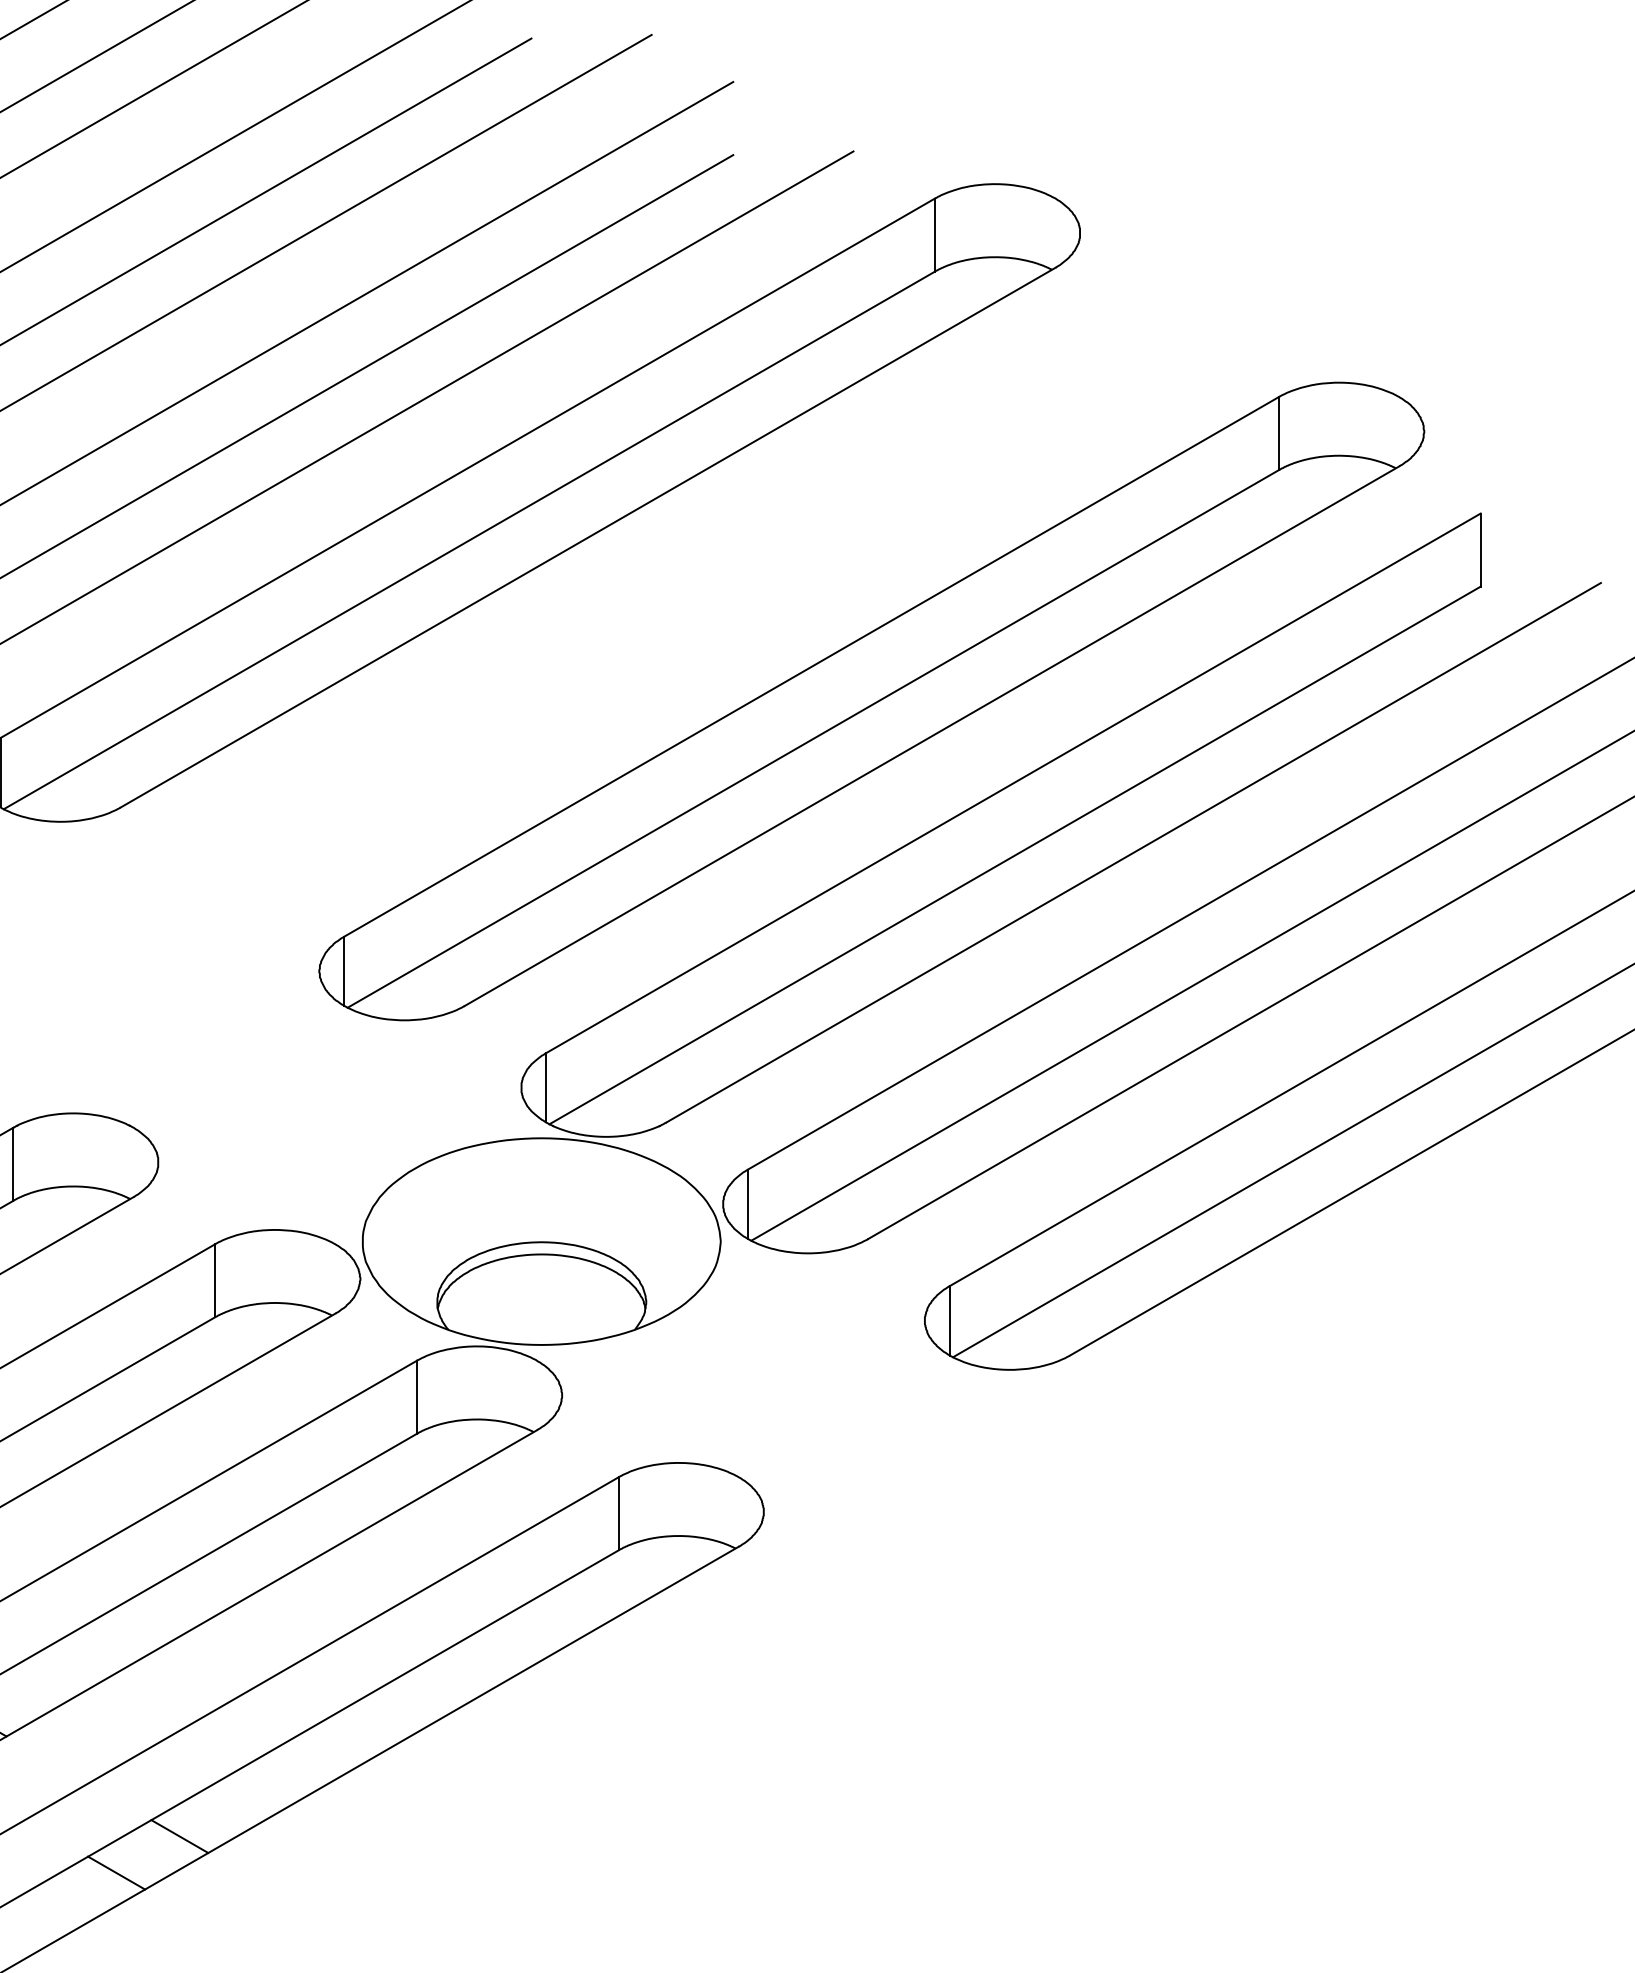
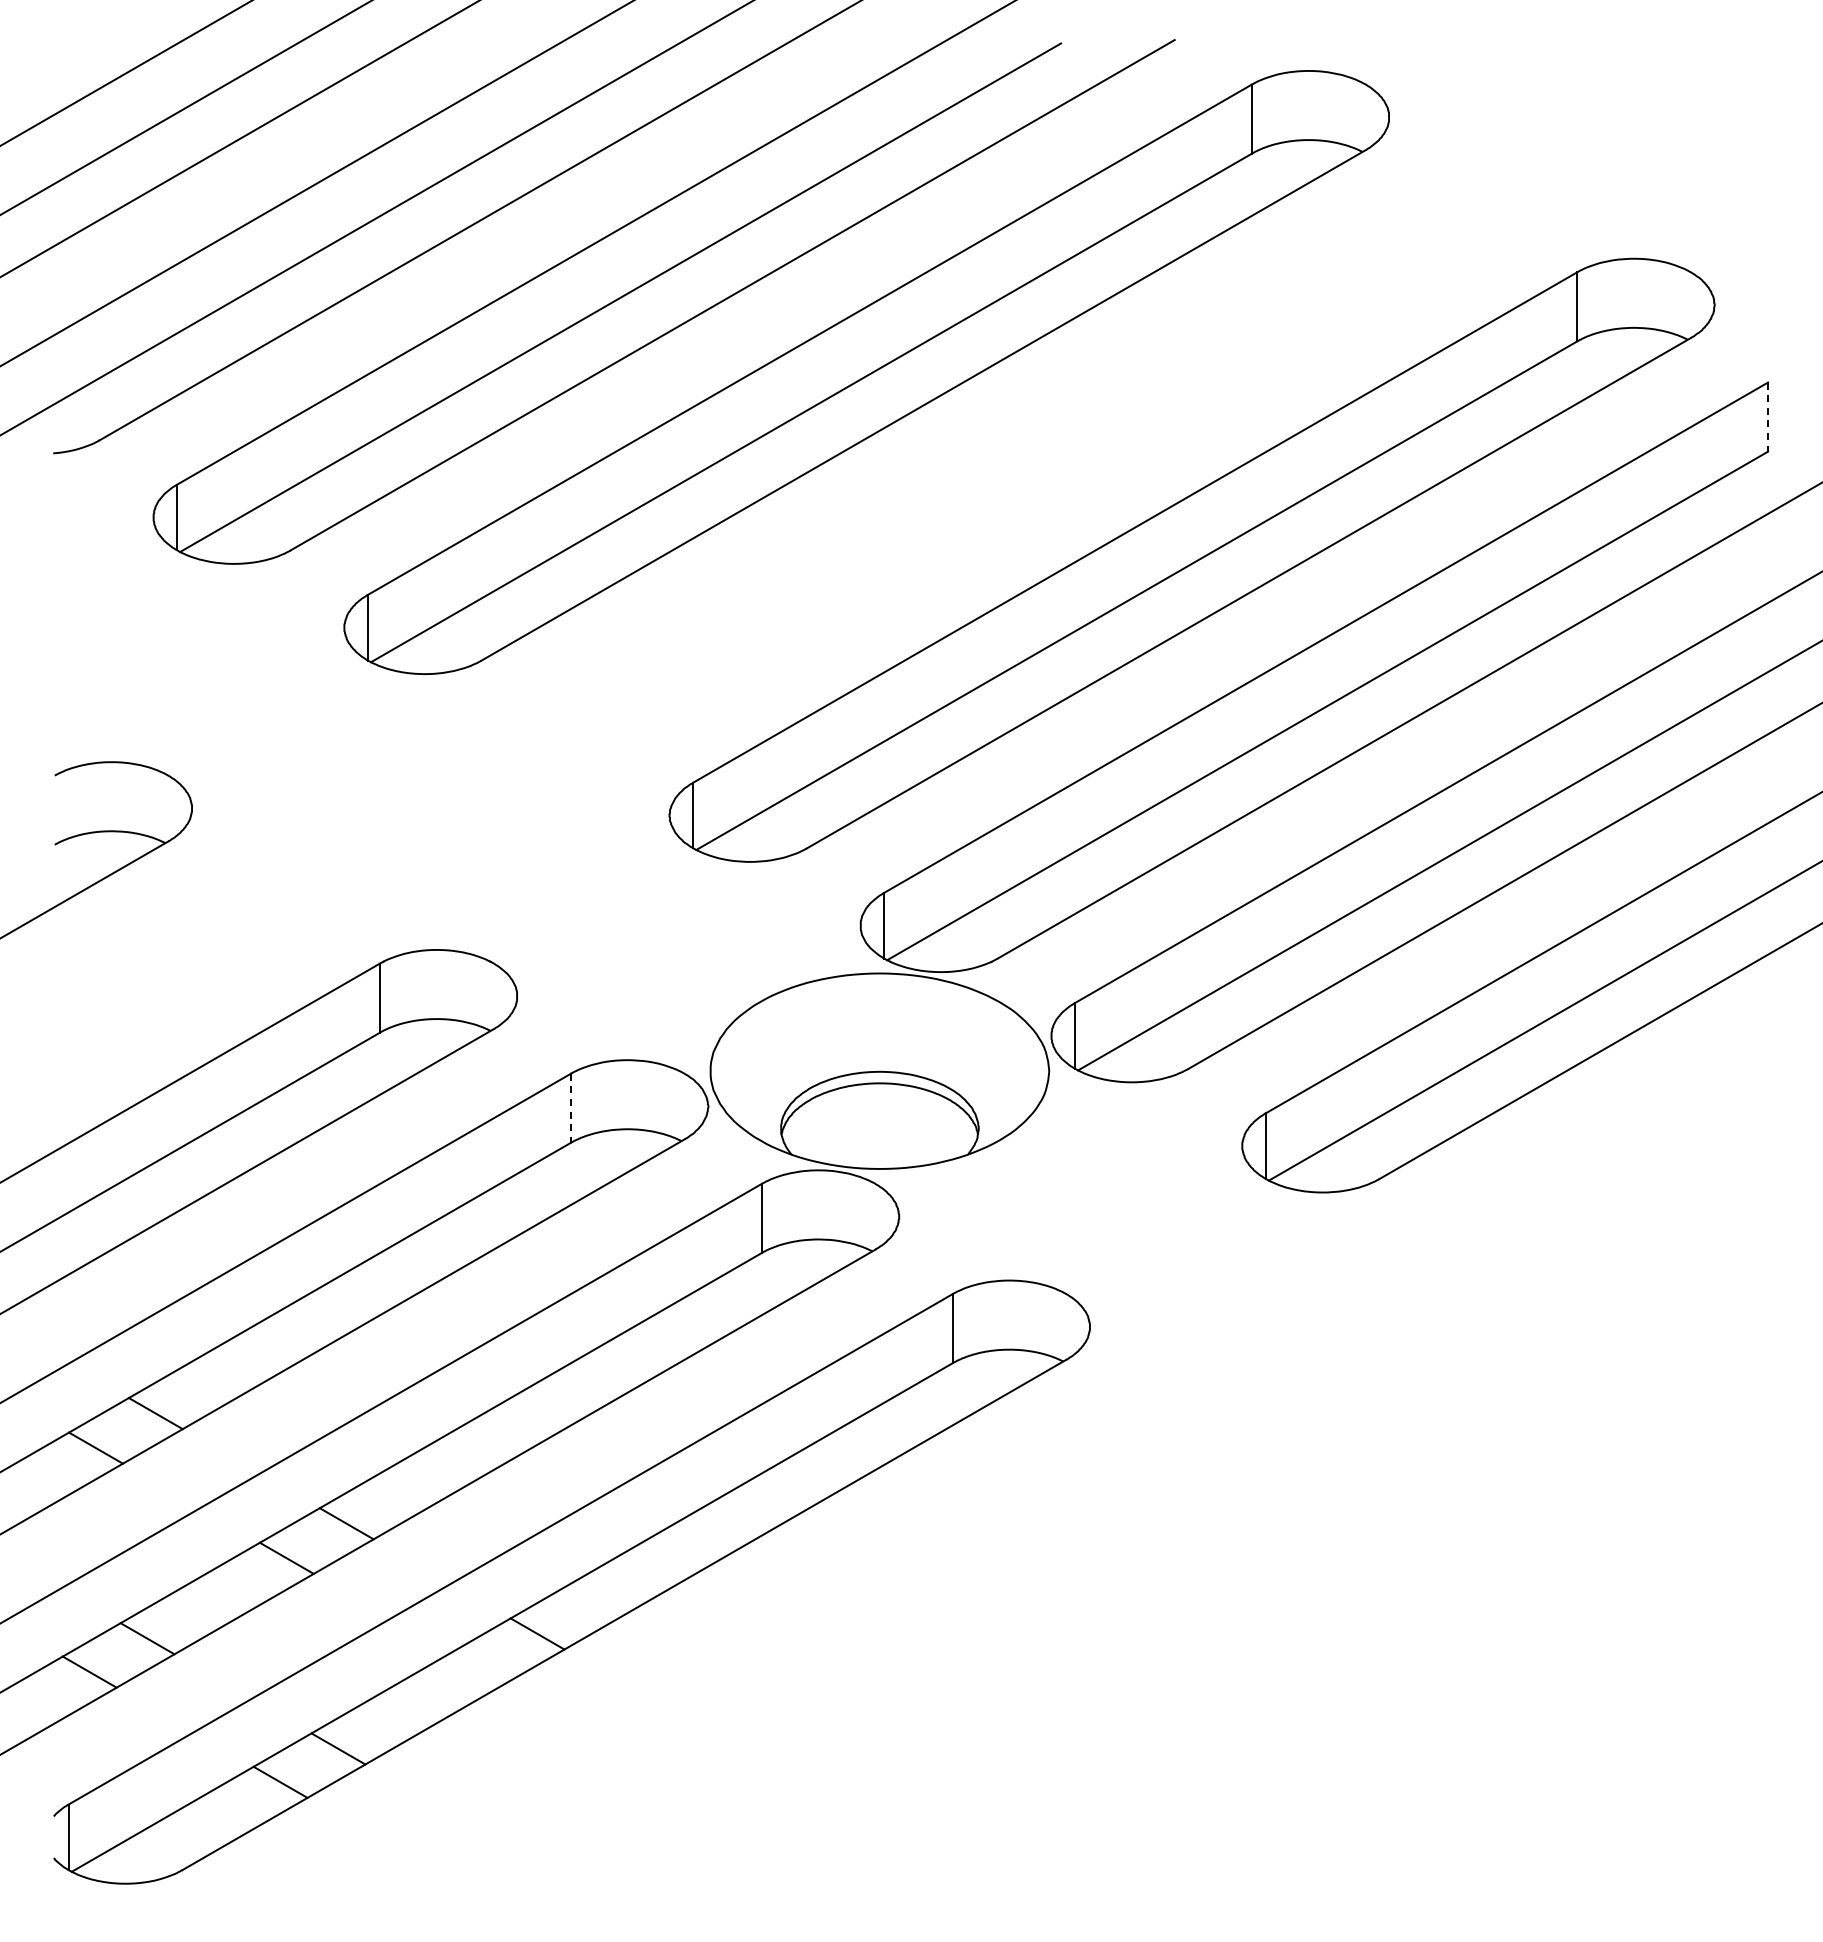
line: (1481, 550) -> (1768, 417), solid -> dashed
line: (214, 1281) -> (570, 1108), solid -> dashed
line: (116, 1873) -> (477, 1668), removed

